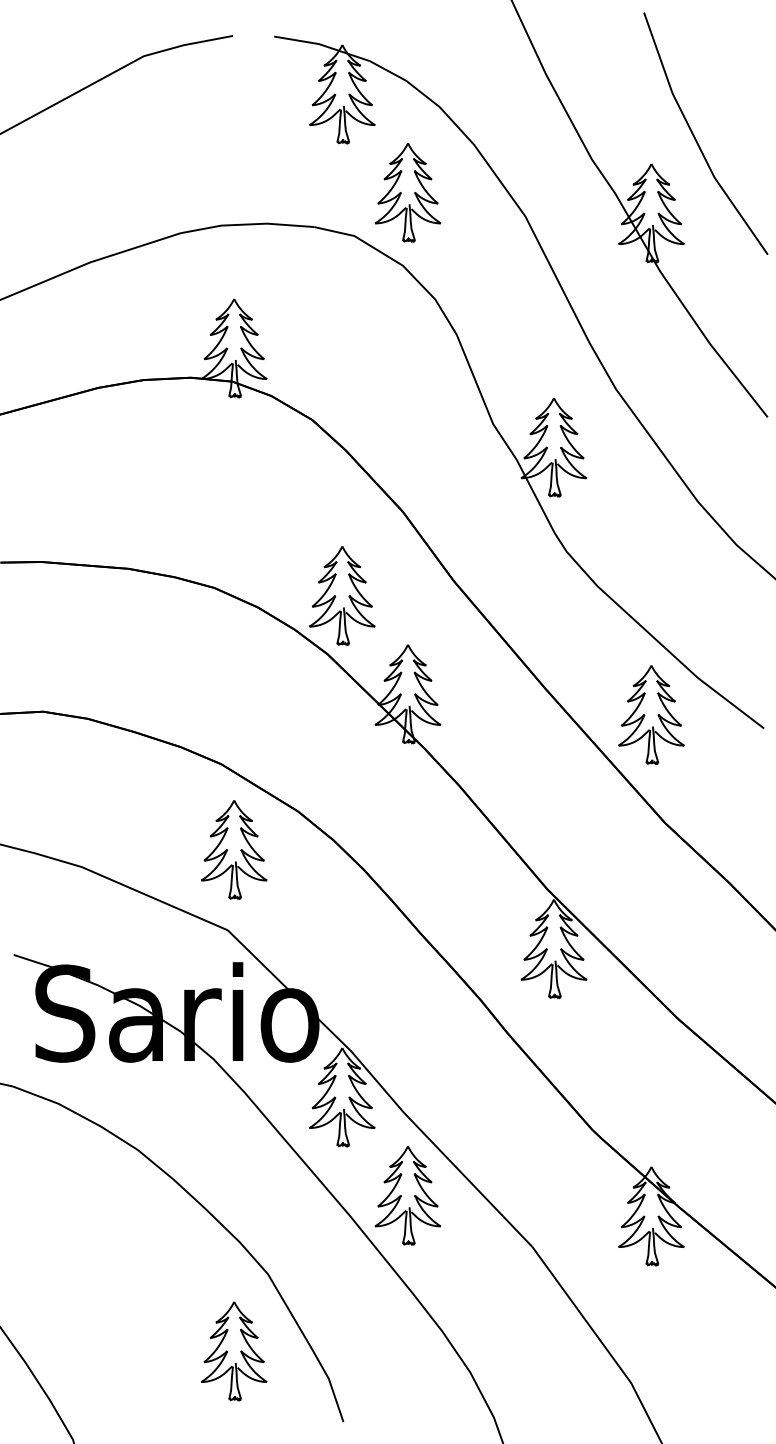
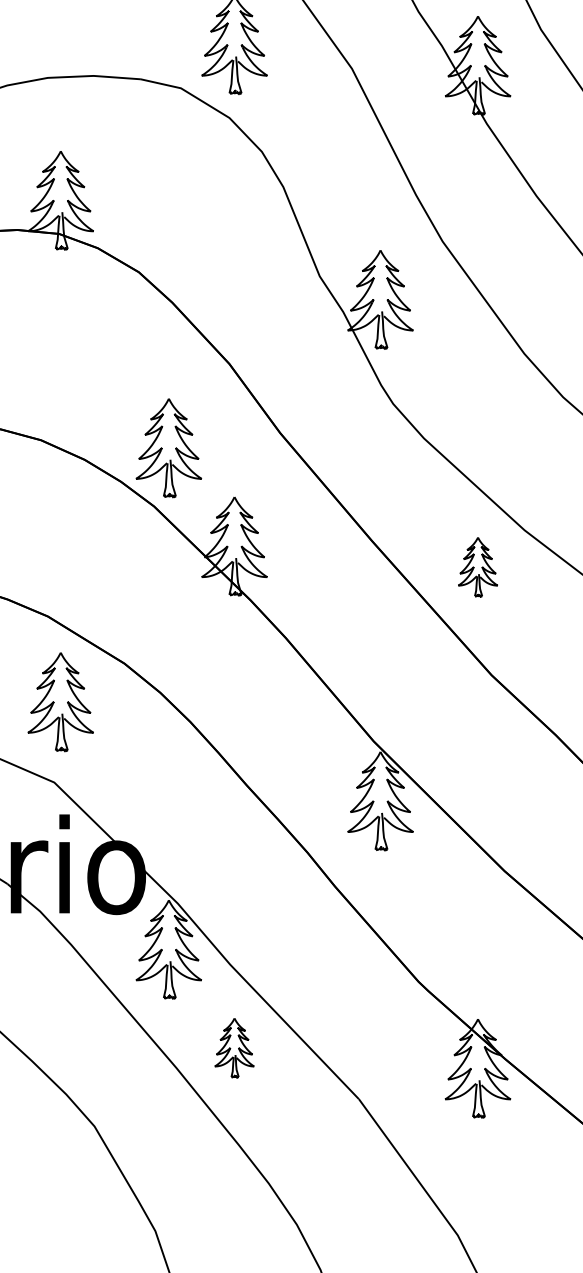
part: (651, 714) -> (478, 566), size x0.6
part: (407, 1195) -> (234, 1047), size x0.6
part: (234, 1351) -> (61, 1203), removed

